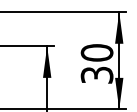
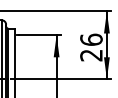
text: (97, 63) -> (91, 47), 30 -> 26

